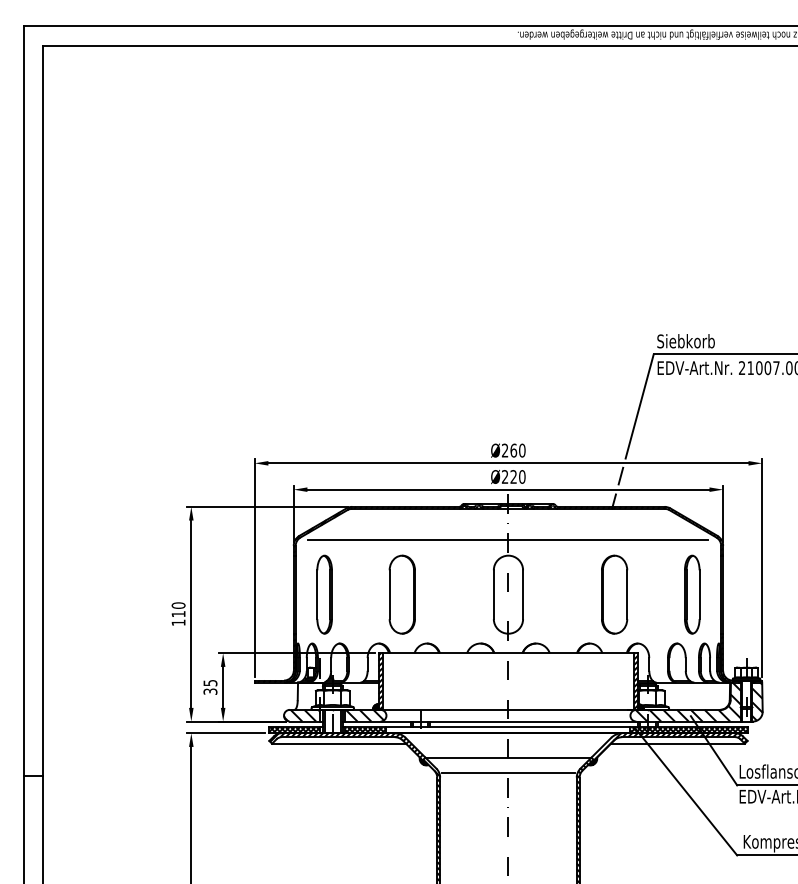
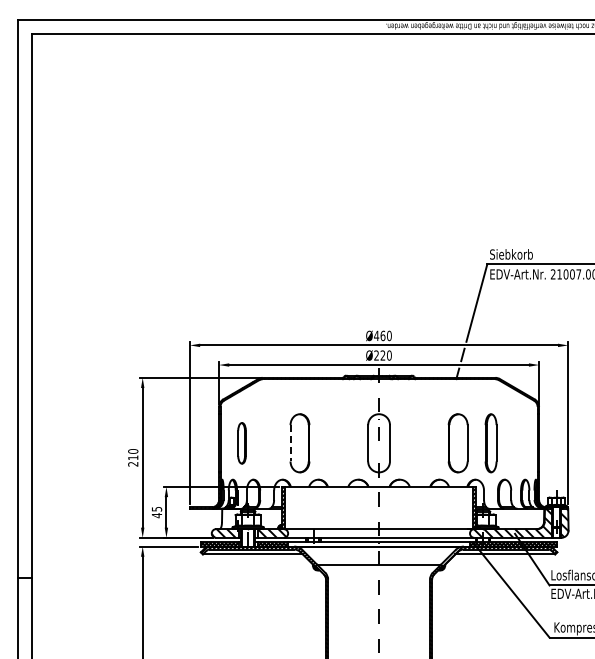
text: (504, 450) -> (376, 335), Ø260 -> Ø460
line: (507, 539) -> (378, 402), removed
part: (323, 594) -> (241, 443), size x0.7
line: (389, 594) -> (290, 443), solid -> dashed
part: (691, 594) -> (490, 443), moved
text: (178, 623) -> (133, 464), 110 -> 210
text: (209, 691) -> (156, 515), 35 -> 45
line: (507, 772) -> (378, 575), removed

